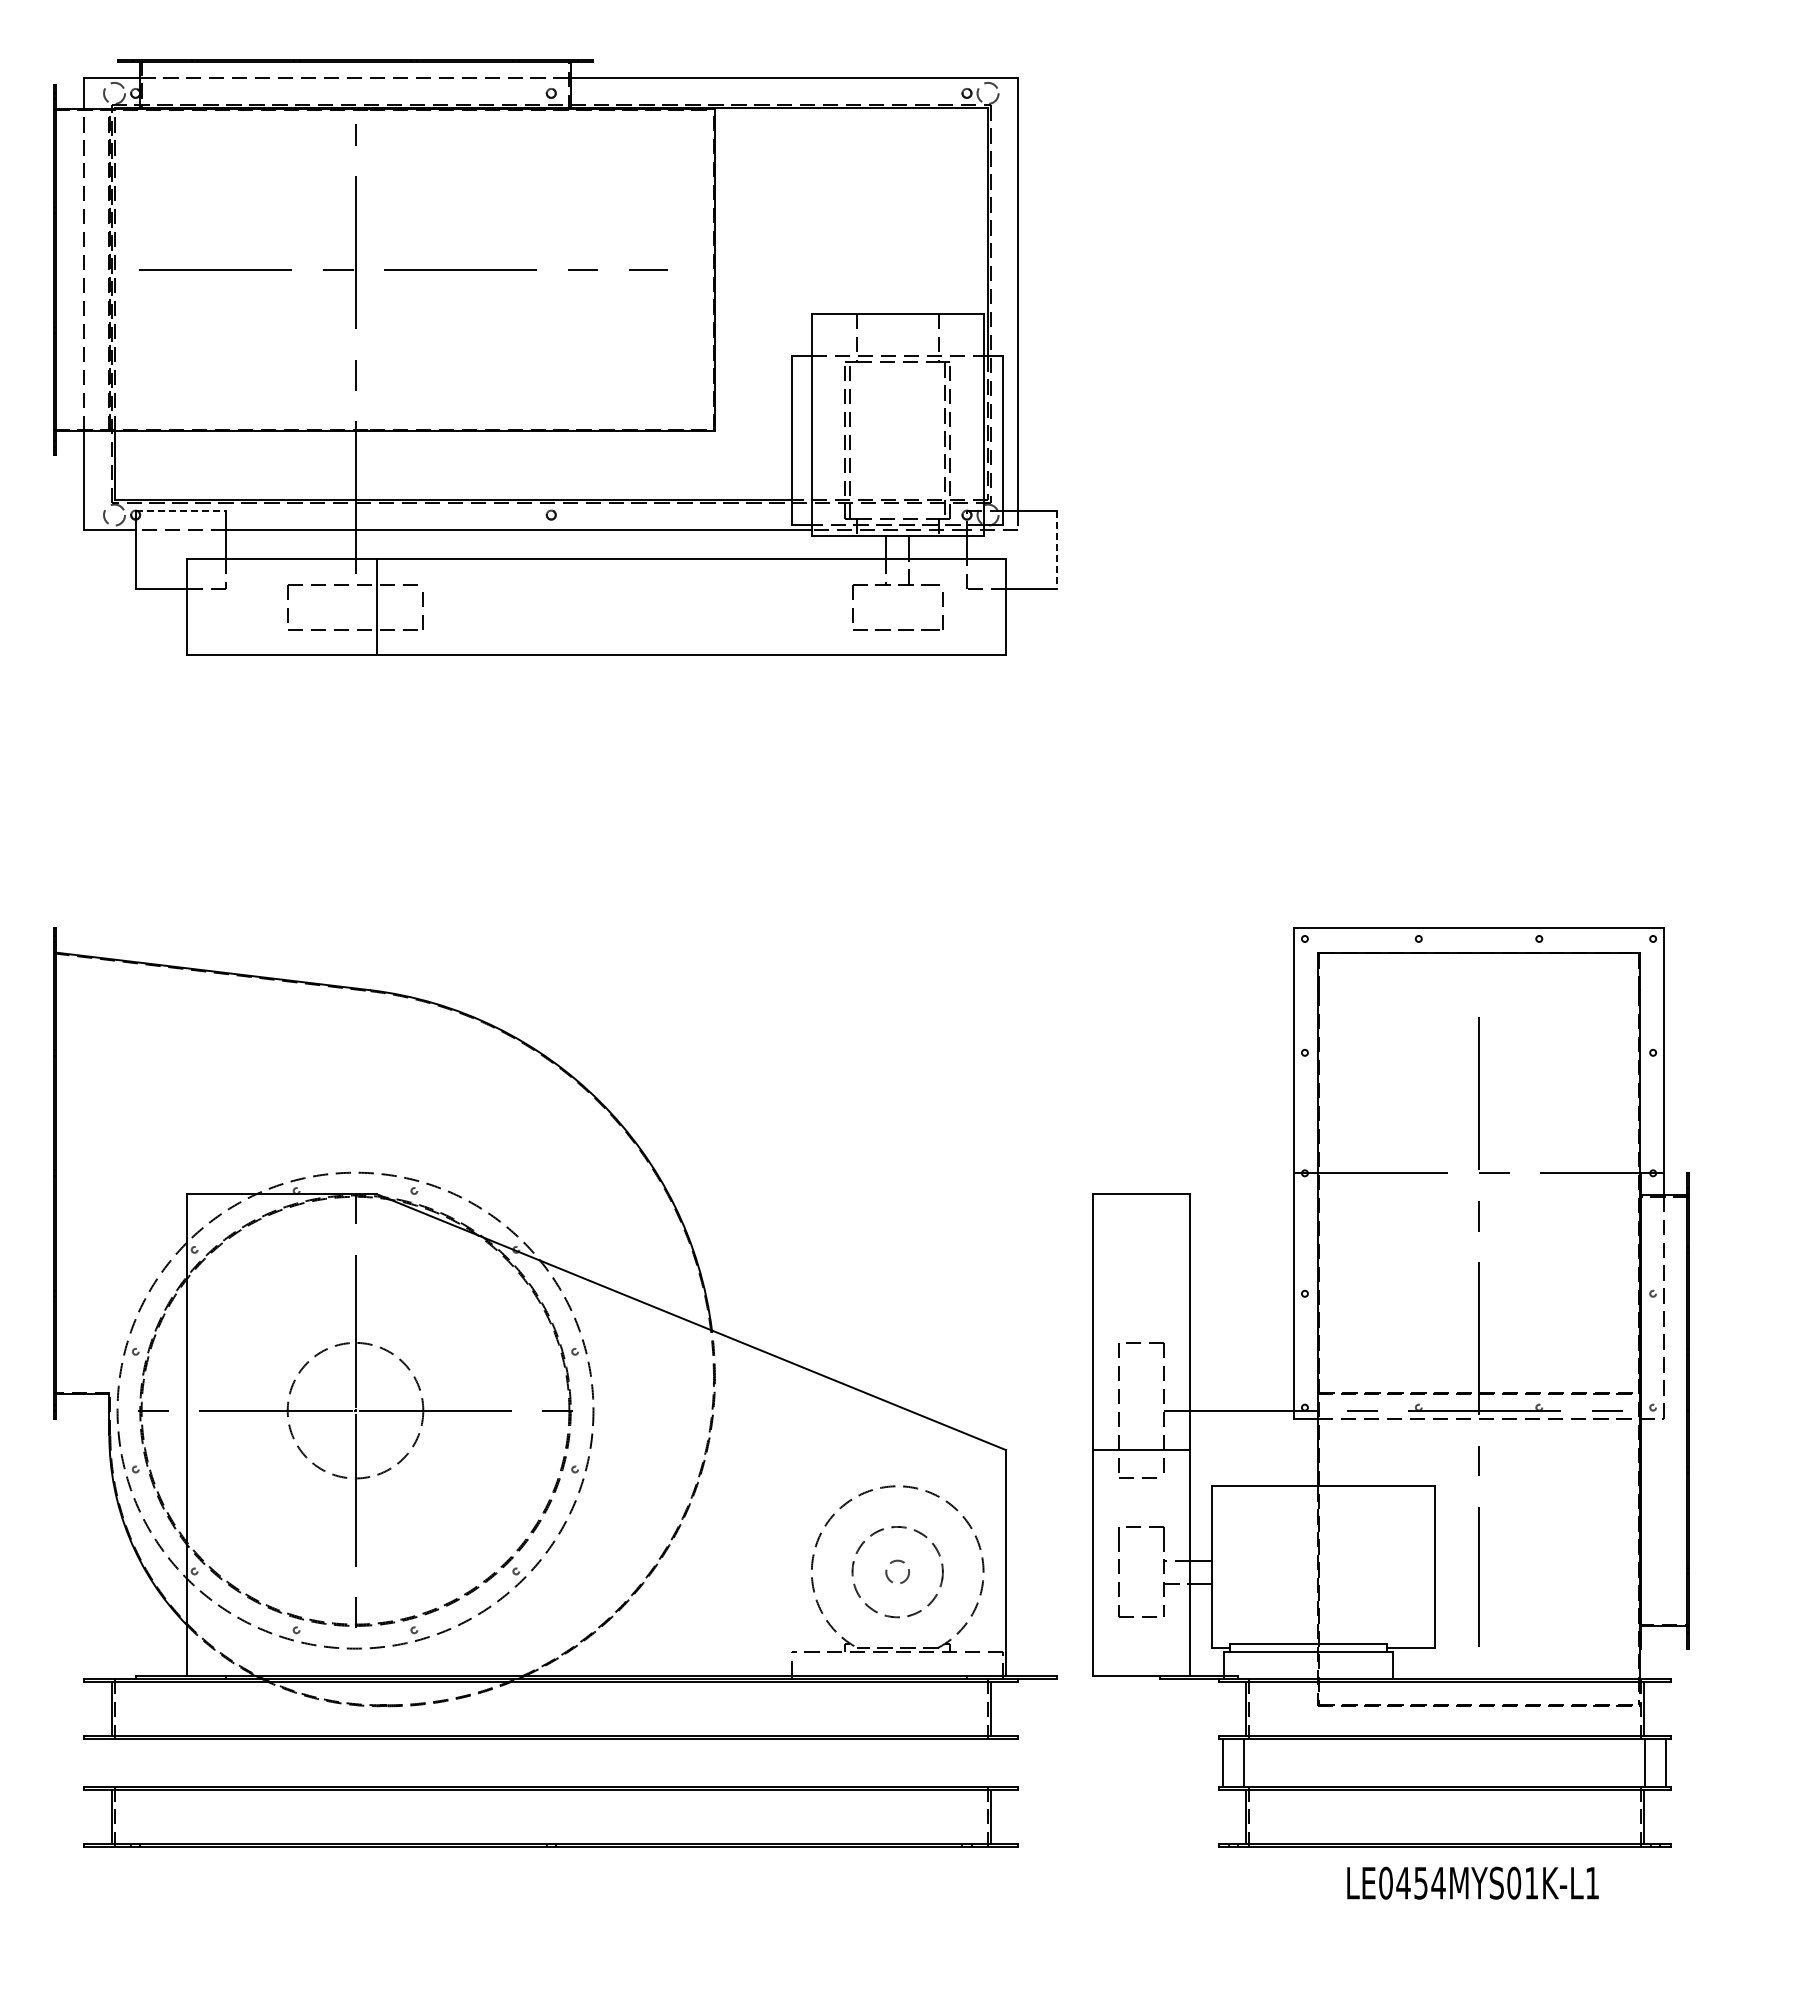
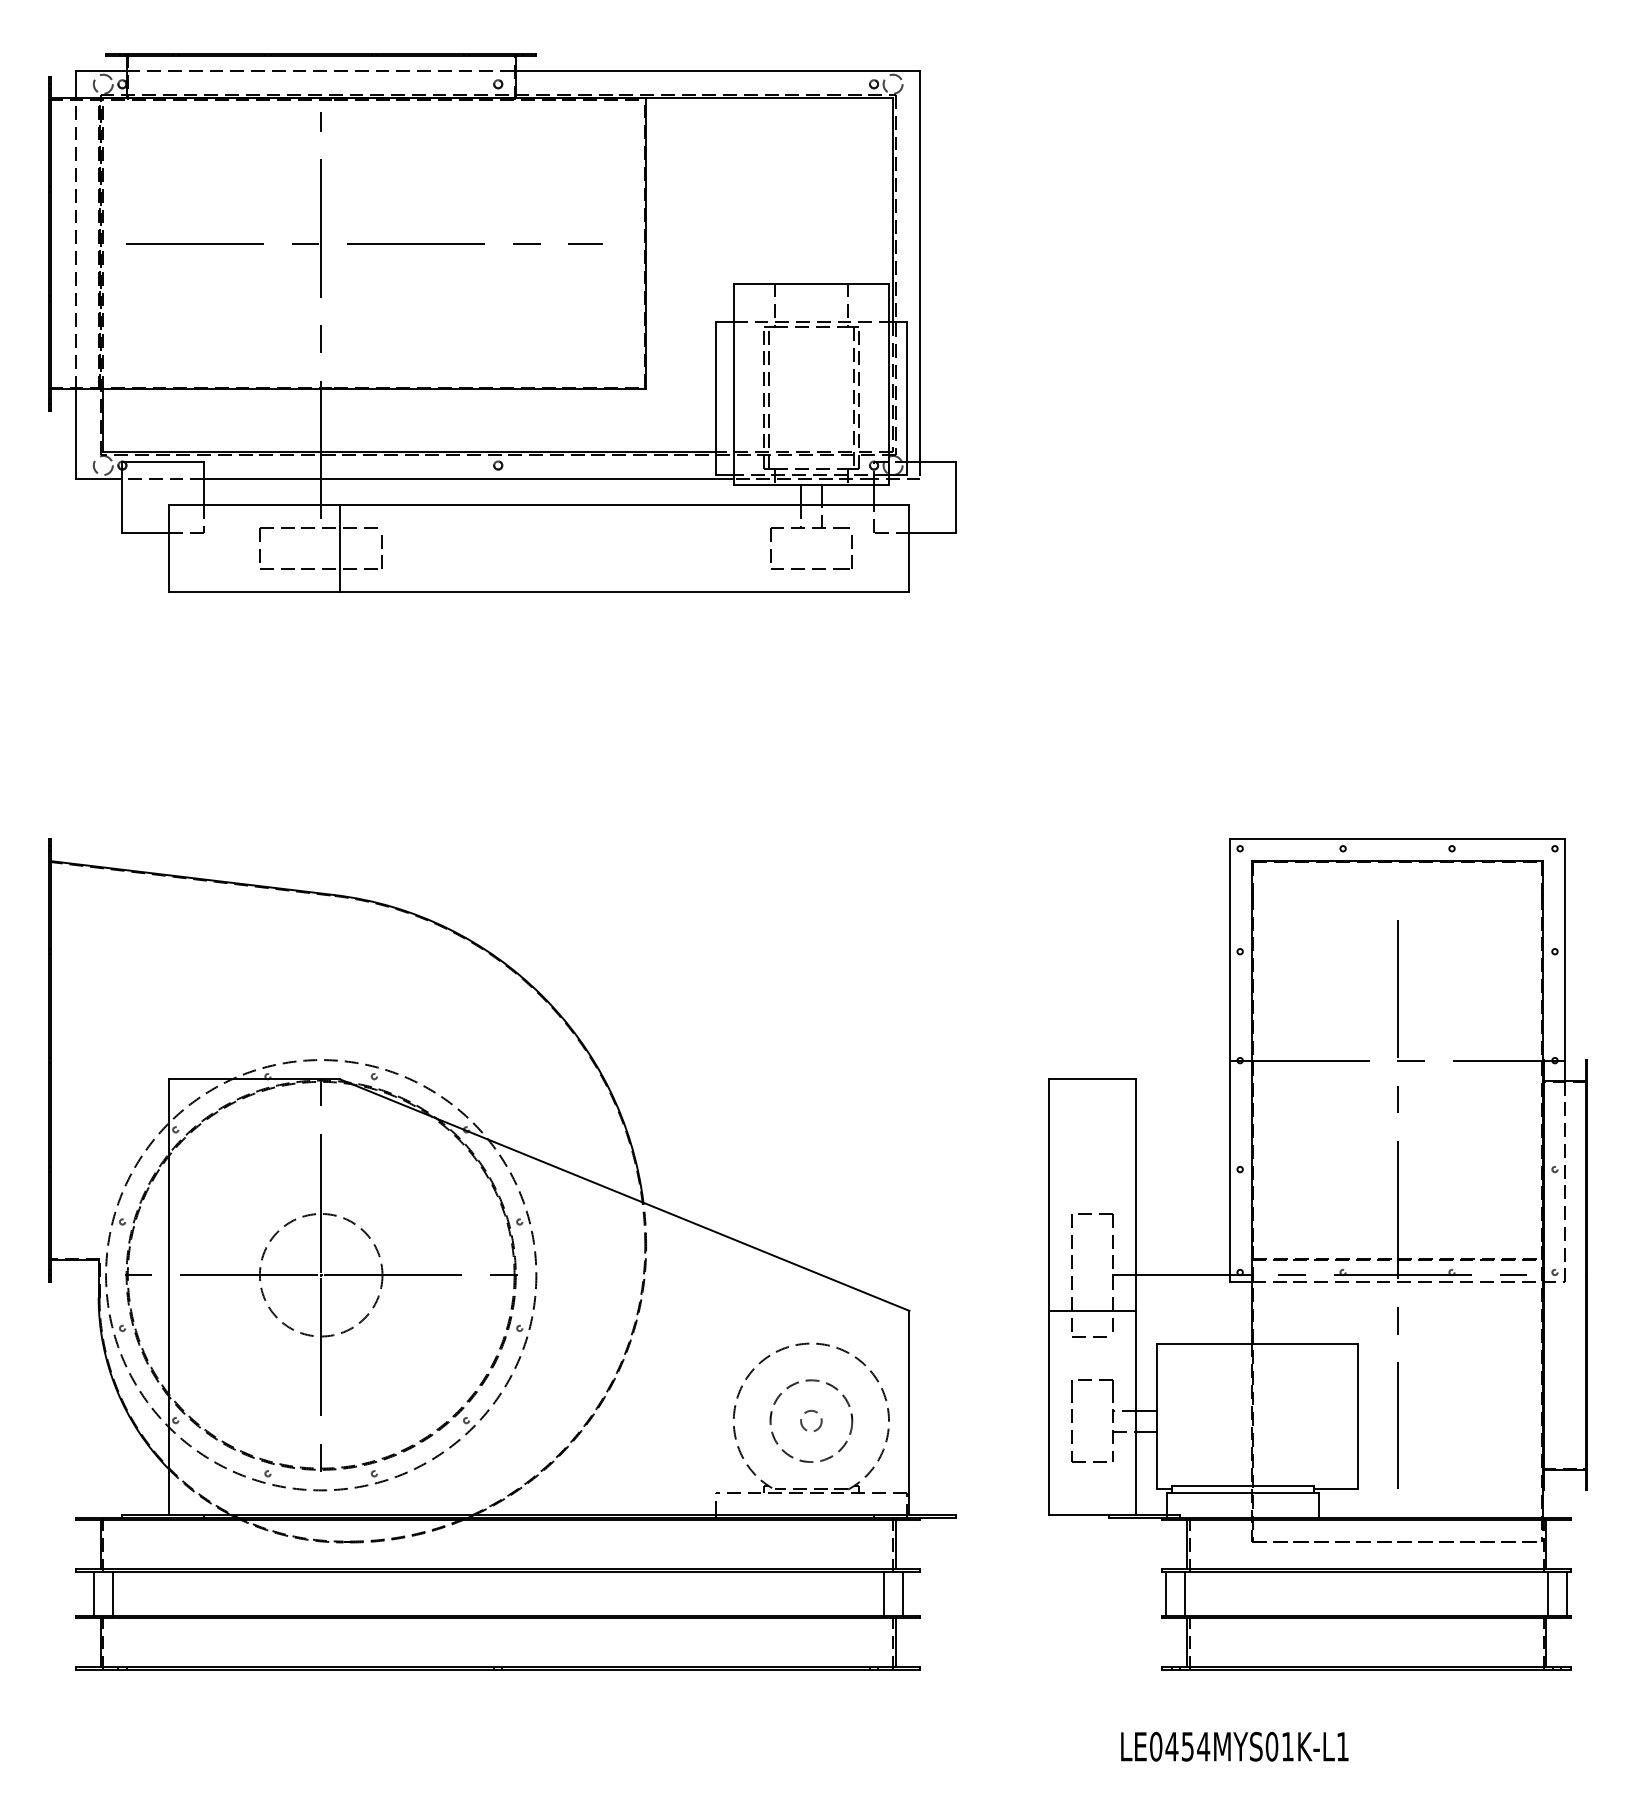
line: (181, 510) -> (163, 461), dashed -> solid
line: (1057, 550) -> (955, 497), dashed -> solid
part: (1390, 1387) -> (1317, 1254), moved
line: (104, 1763) -> (94, 1594), added
line: (125, 1763) -> (113, 1594), added
line: (977, 1763) -> (883, 1594), added
line: (998, 1763) -> (902, 1594), added
text: (1472, 1882) -> (1234, 1746), moved

